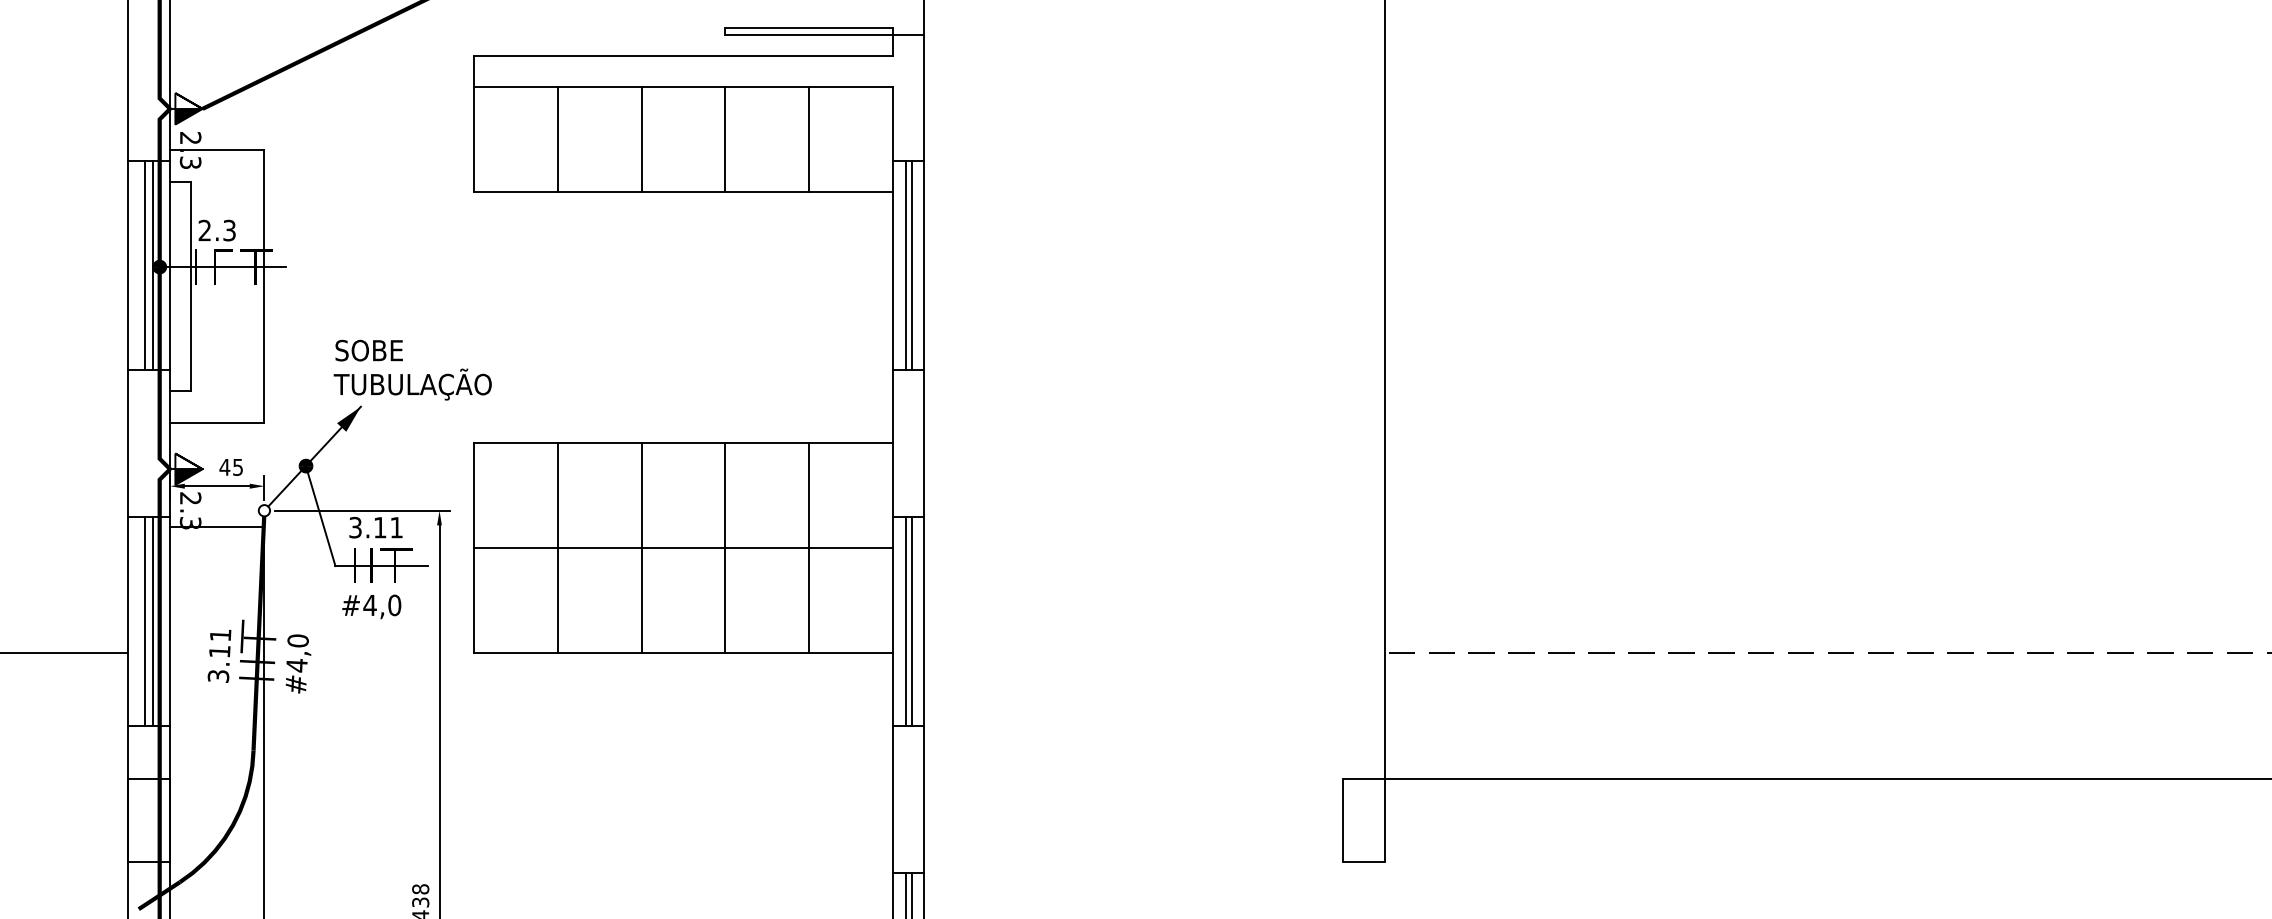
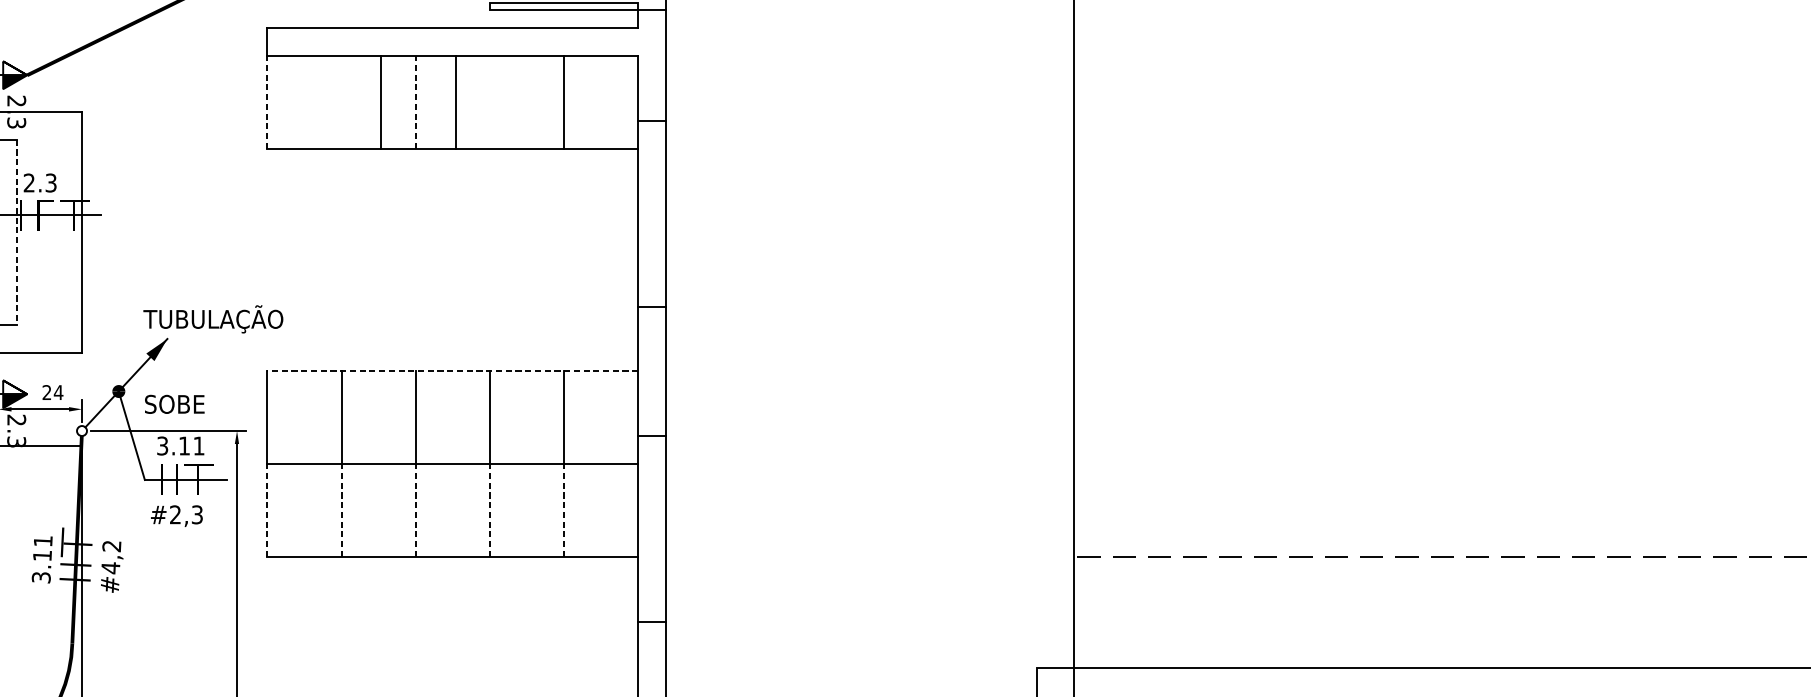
line: (473, 139) -> (267, 102), solid -> dashed
line: (557, 139) -> (380, 102), moved
line: (641, 139) -> (415, 102), solid -> dashed
line: (725, 139) -> (455, 102), moved
line: (905, 265) -> (649, 213), removed
line: (911, 265) -> (654, 213), removed
line: (191, 286) -> (17, 232), solid -> dashed
text: (368, 350) -> (174, 404), moved
line: (683, 443) -> (453, 371), solid -> dashed
text: (231, 466) -> (52, 391), 45 -> 24
line: (473, 600) -> (267, 510), solid -> dashed
line: (557, 600) -> (341, 510), solid -> dashed
line: (641, 600) -> (415, 510), solid -> dashed
line: (725, 600) -> (490, 510), solid -> dashed
line: (809, 600) -> (564, 510), solid -> dashed
text: (382, 605) -> (186, 514), #4,0 -> #2,3
line: (905, 621) -> (649, 529), removed
line: (911, 621) -> (654, 529), removed
text: (297, 640) -> (111, 545), #4,0 -> #4,2

